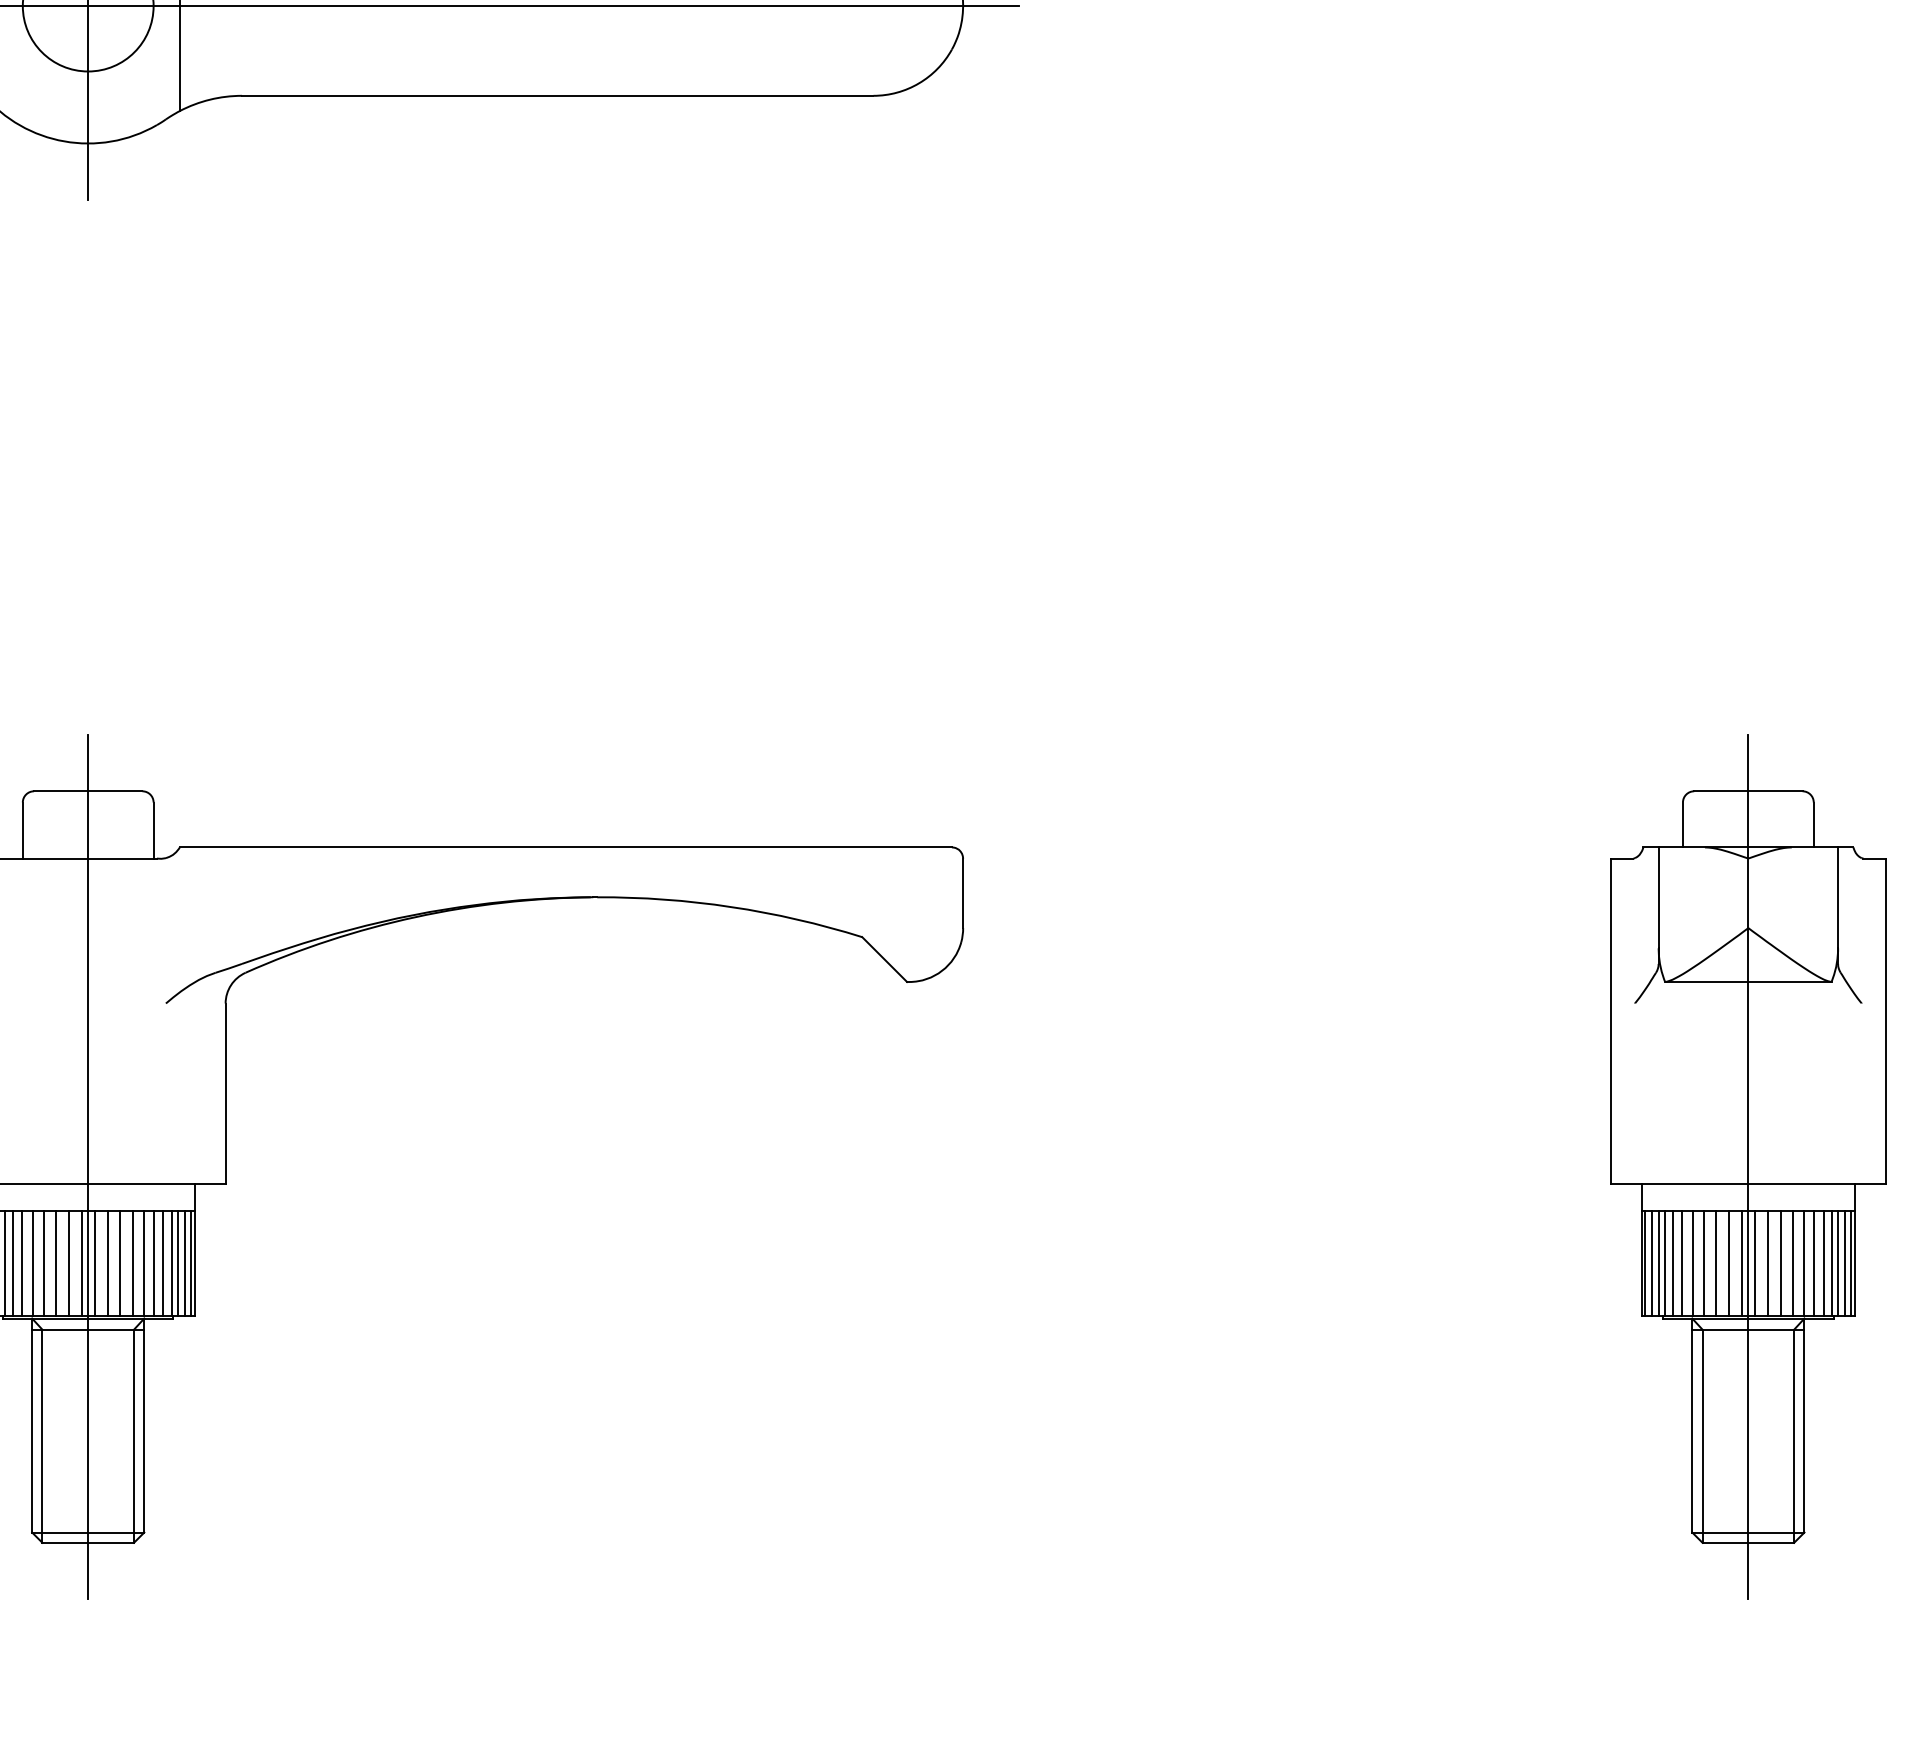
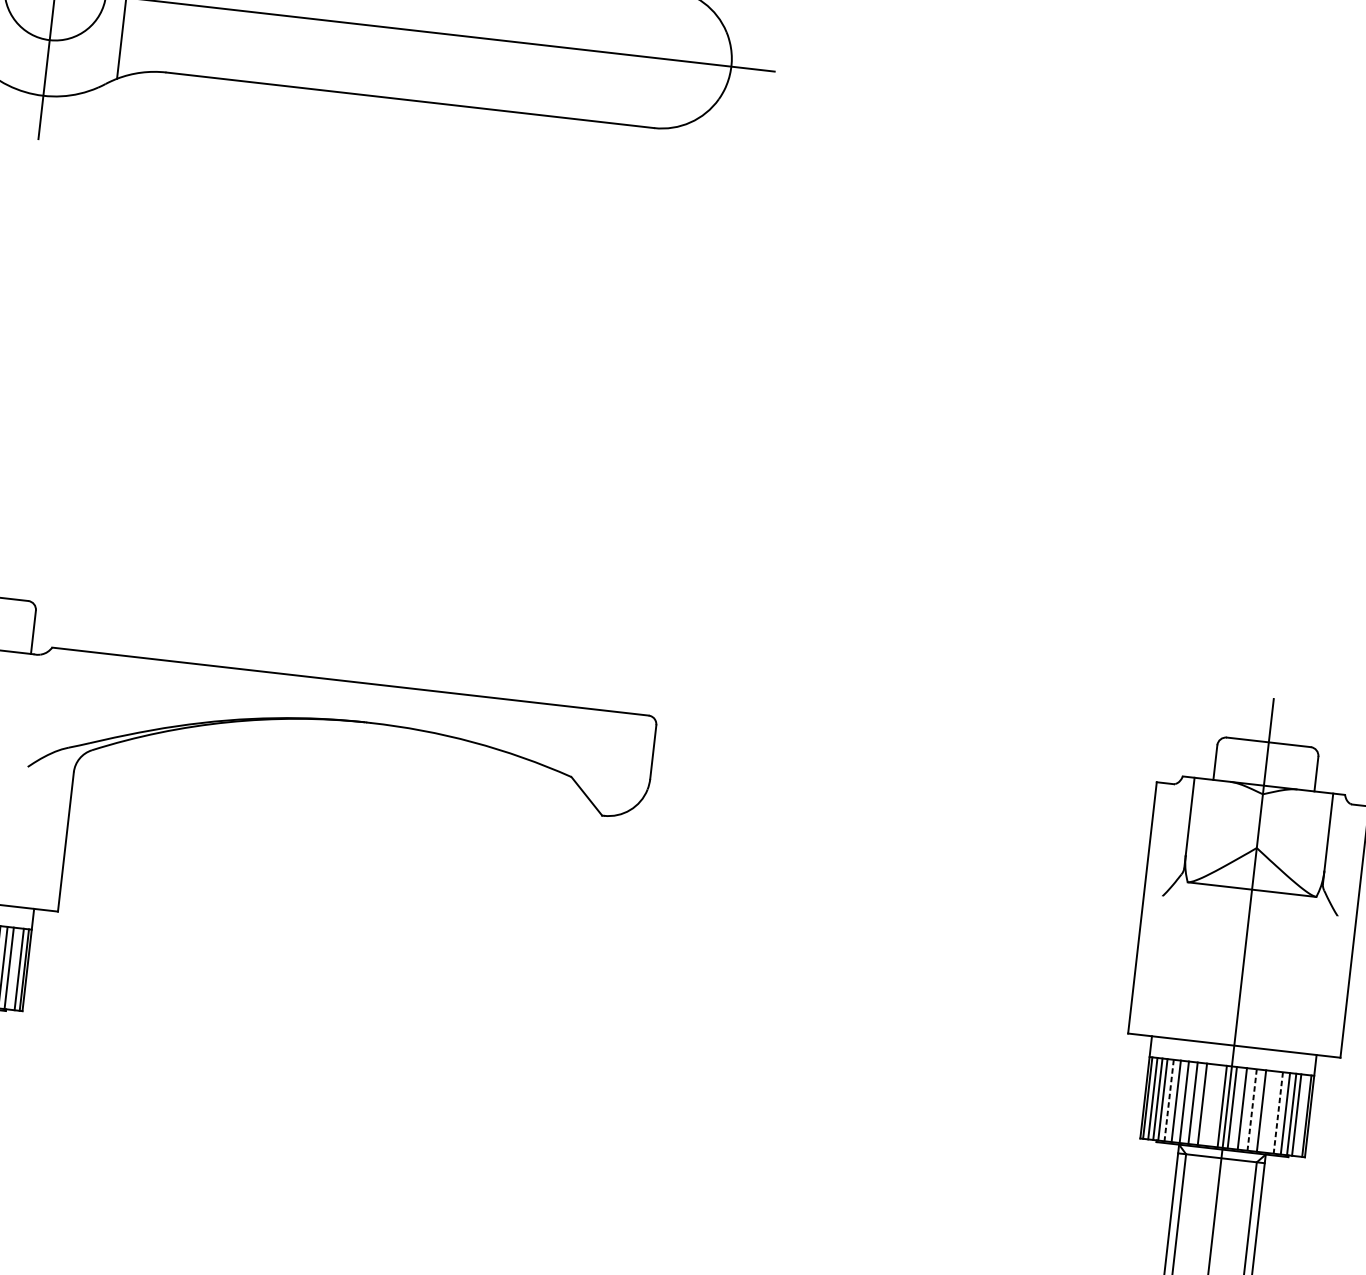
line: (178, 1263) -> (14, 968), removed
line: (1673, 1263) -> (1169, 1100), solid -> dashed
line: (1728, 1263) -> (1211, 1105), removed
line: (1780, 1263) -> (1252, 1109), solid -> dashed
line: (1804, 1263) -> (1270, 1112), removed
line: (1814, 1263) -> (1278, 1112), solid -> dashed
line: (1844, 1263) -> (1301, 1115), removed

